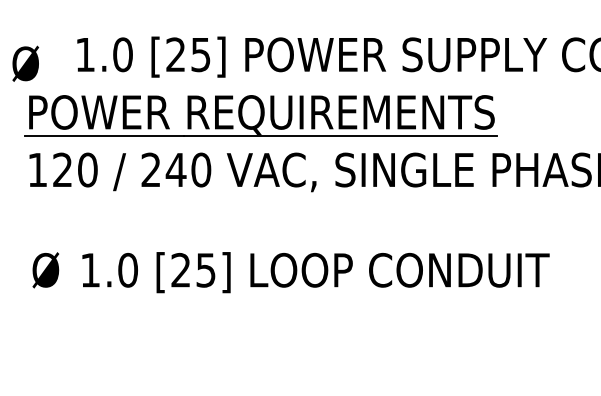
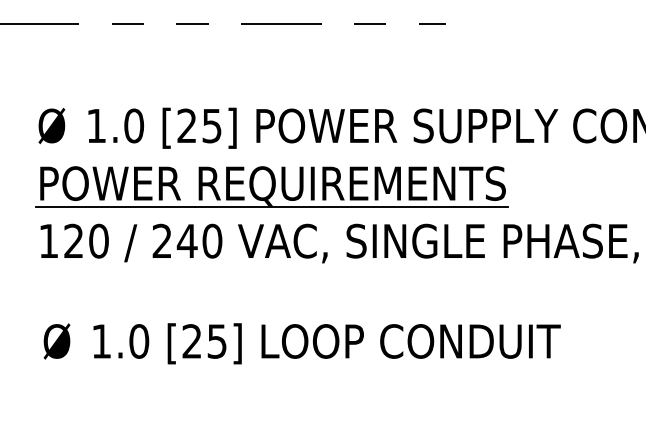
text: (25, 64) -> (51, 126), moved

